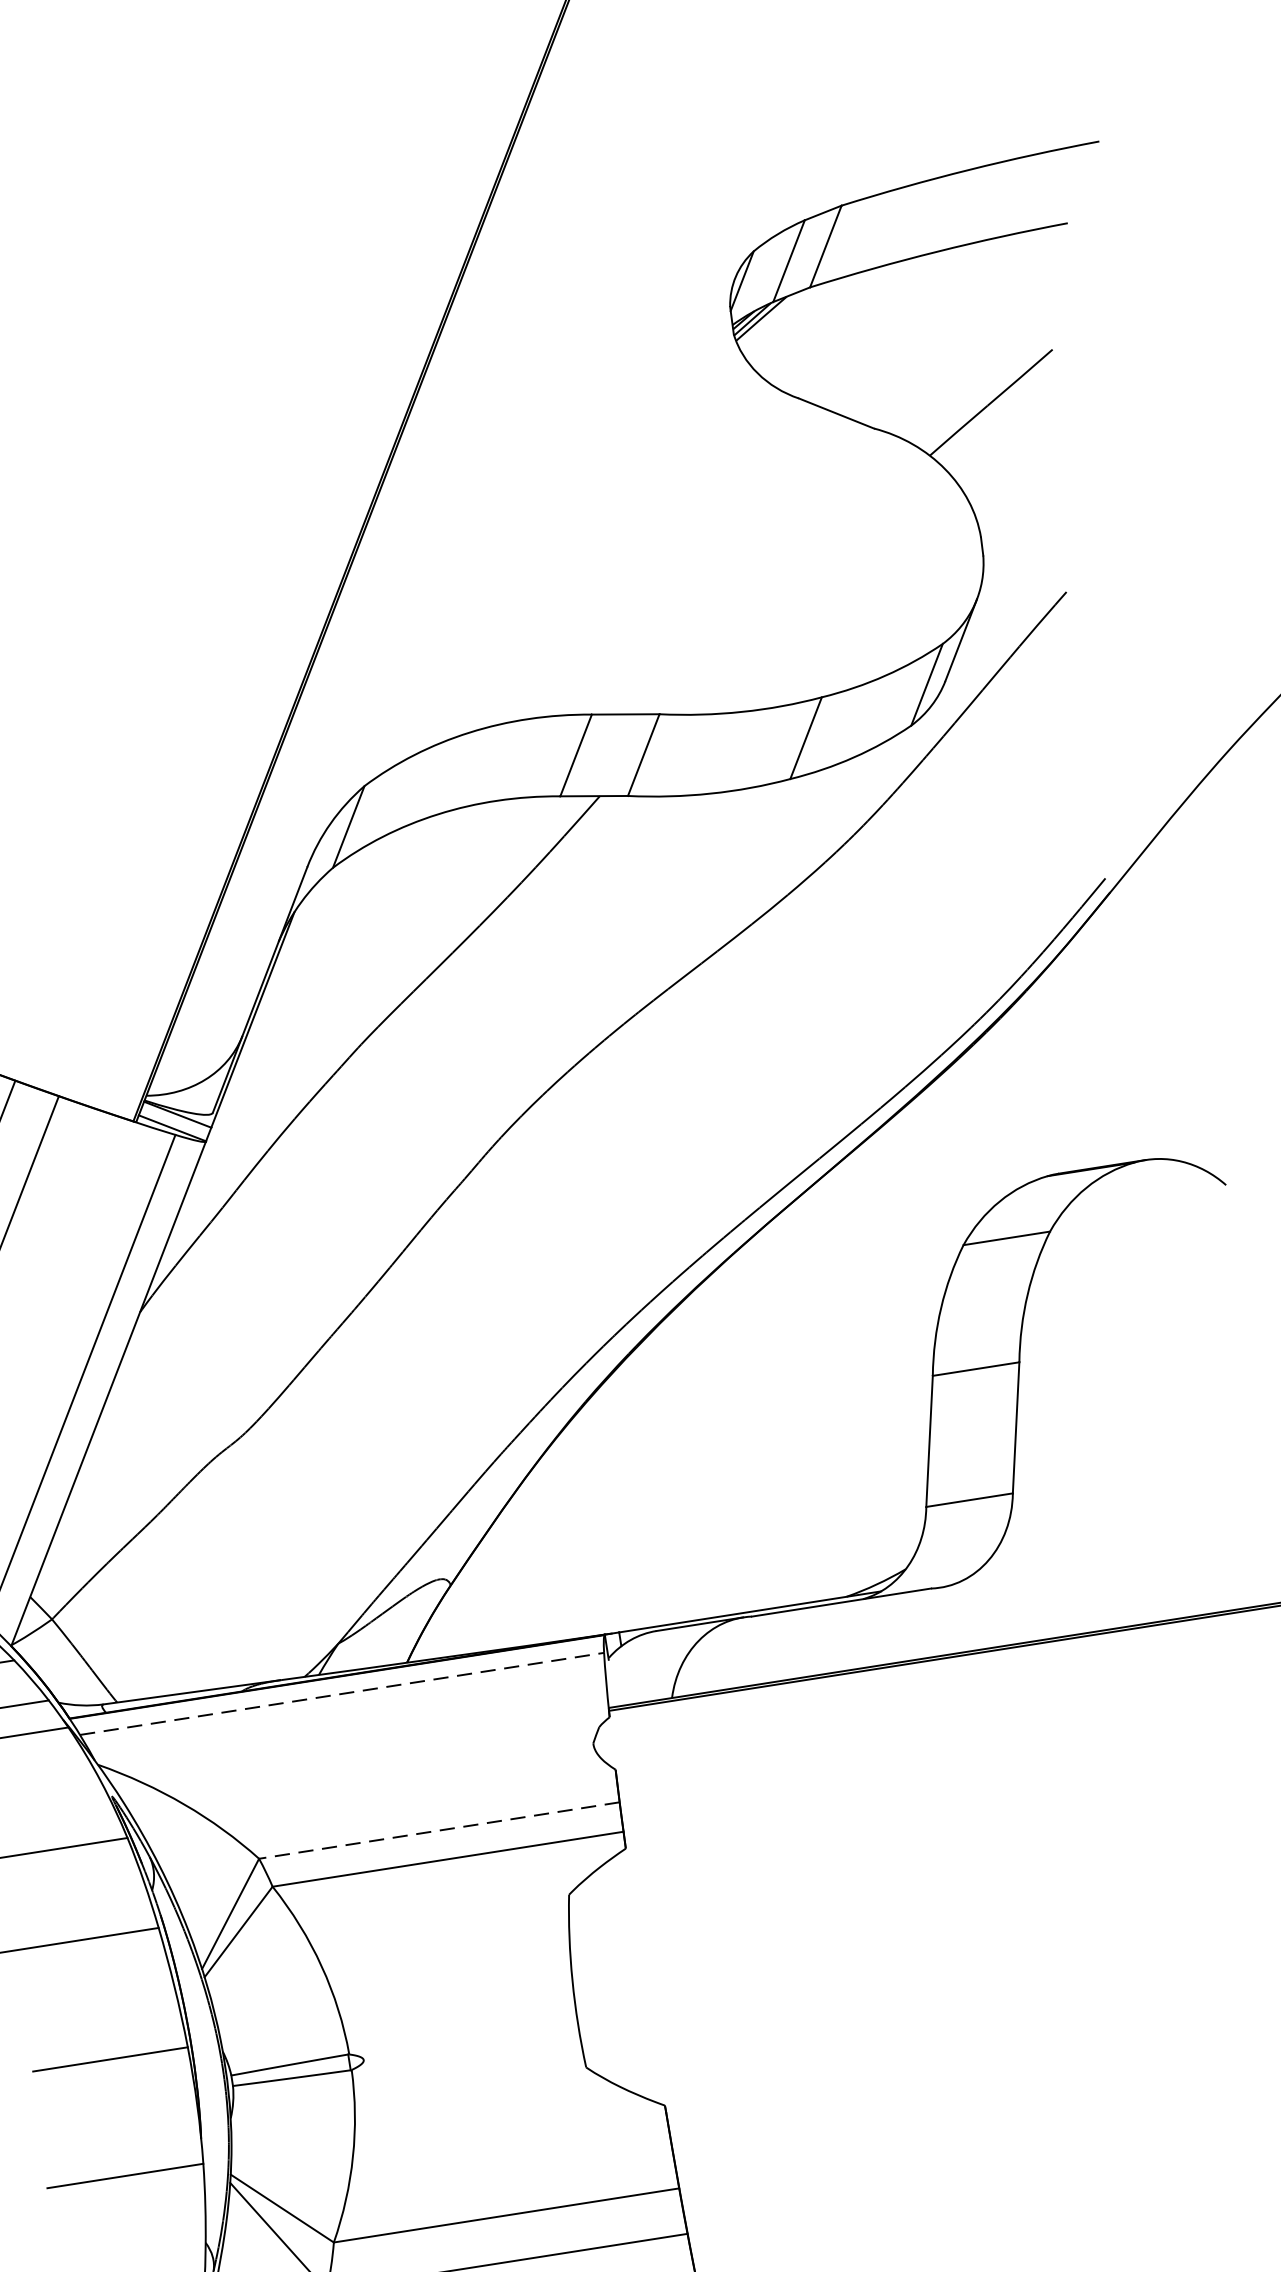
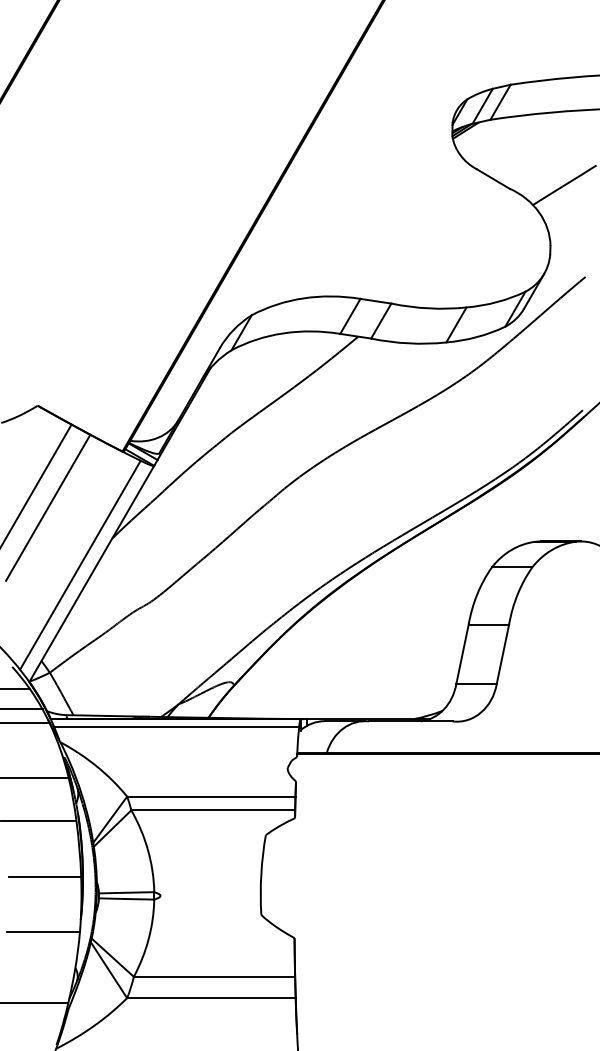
line: (343, 1693) -> (177, 727), dashed -> solid
line: (437, 1830) -> (210, 796), dashed -> solid

